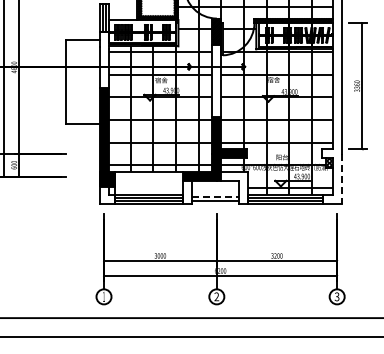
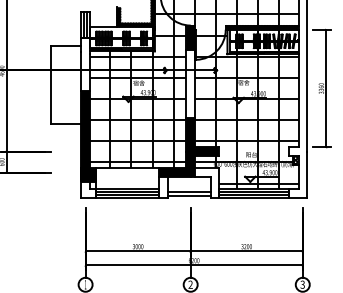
line: (341, 178) -> (306, 174), dashed -> solid
line: (215, 196) -> (189, 191), dashed -> solid

